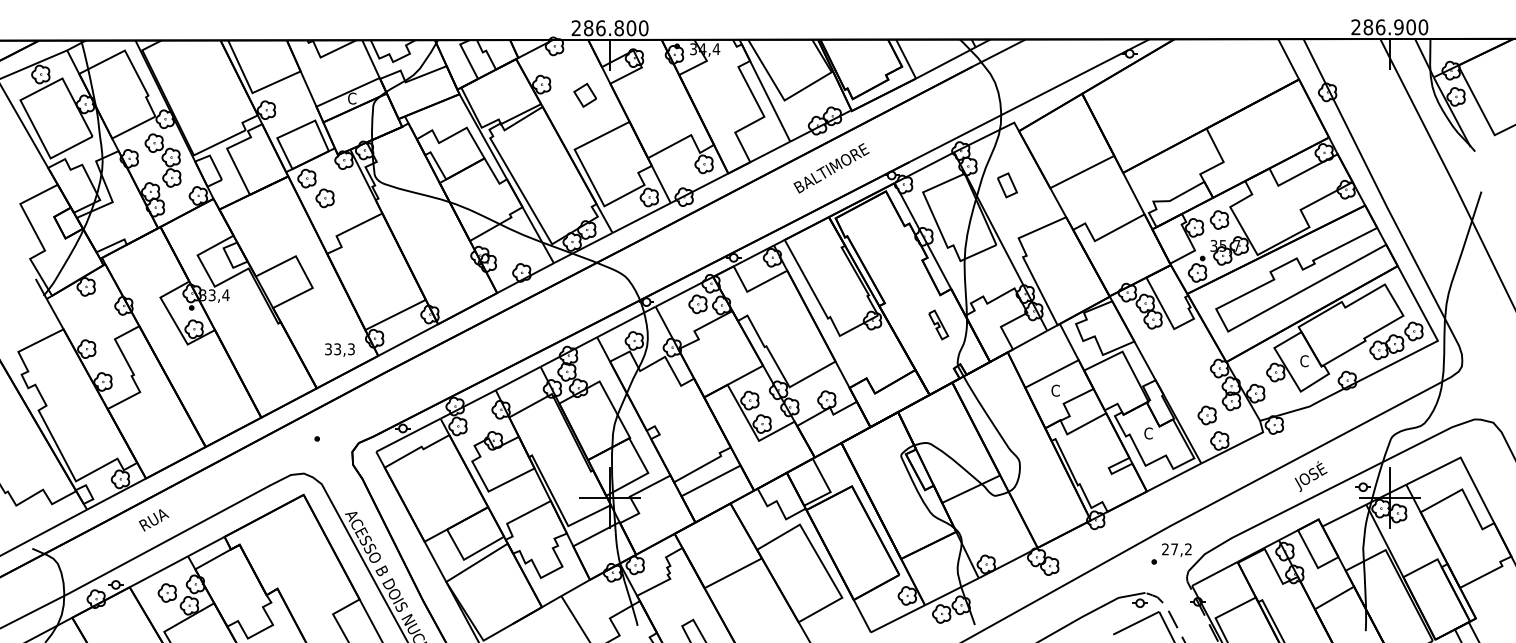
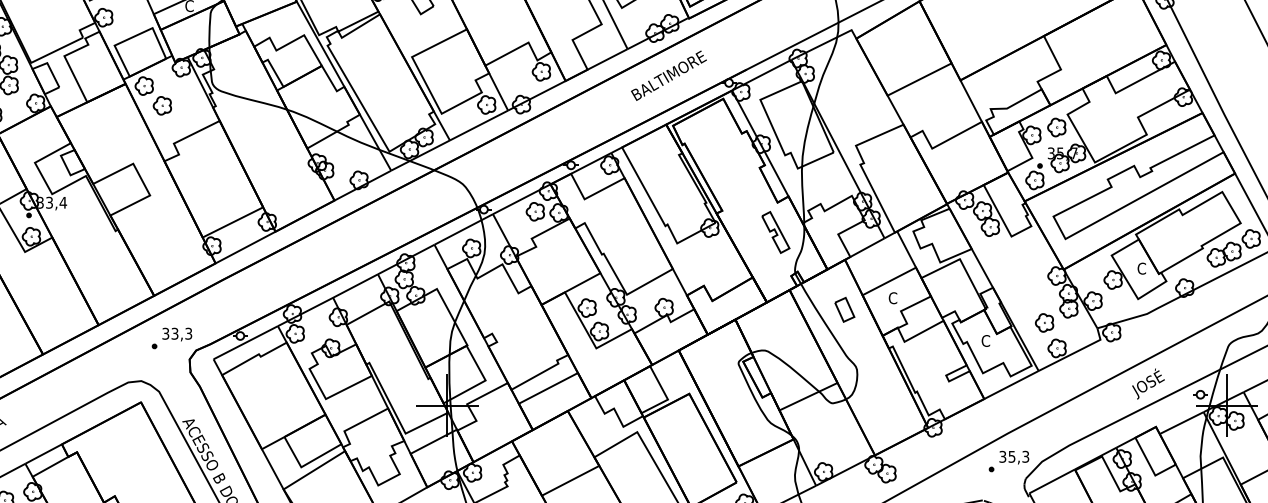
part: (1007, 185) -> (844, 309), moved
part: (938, 324) -> (775, 231), size x1.43
text: (339, 349) -> (176, 333), moved
text: (1176, 549) -> (1013, 456), 27,2 -> 35,3

